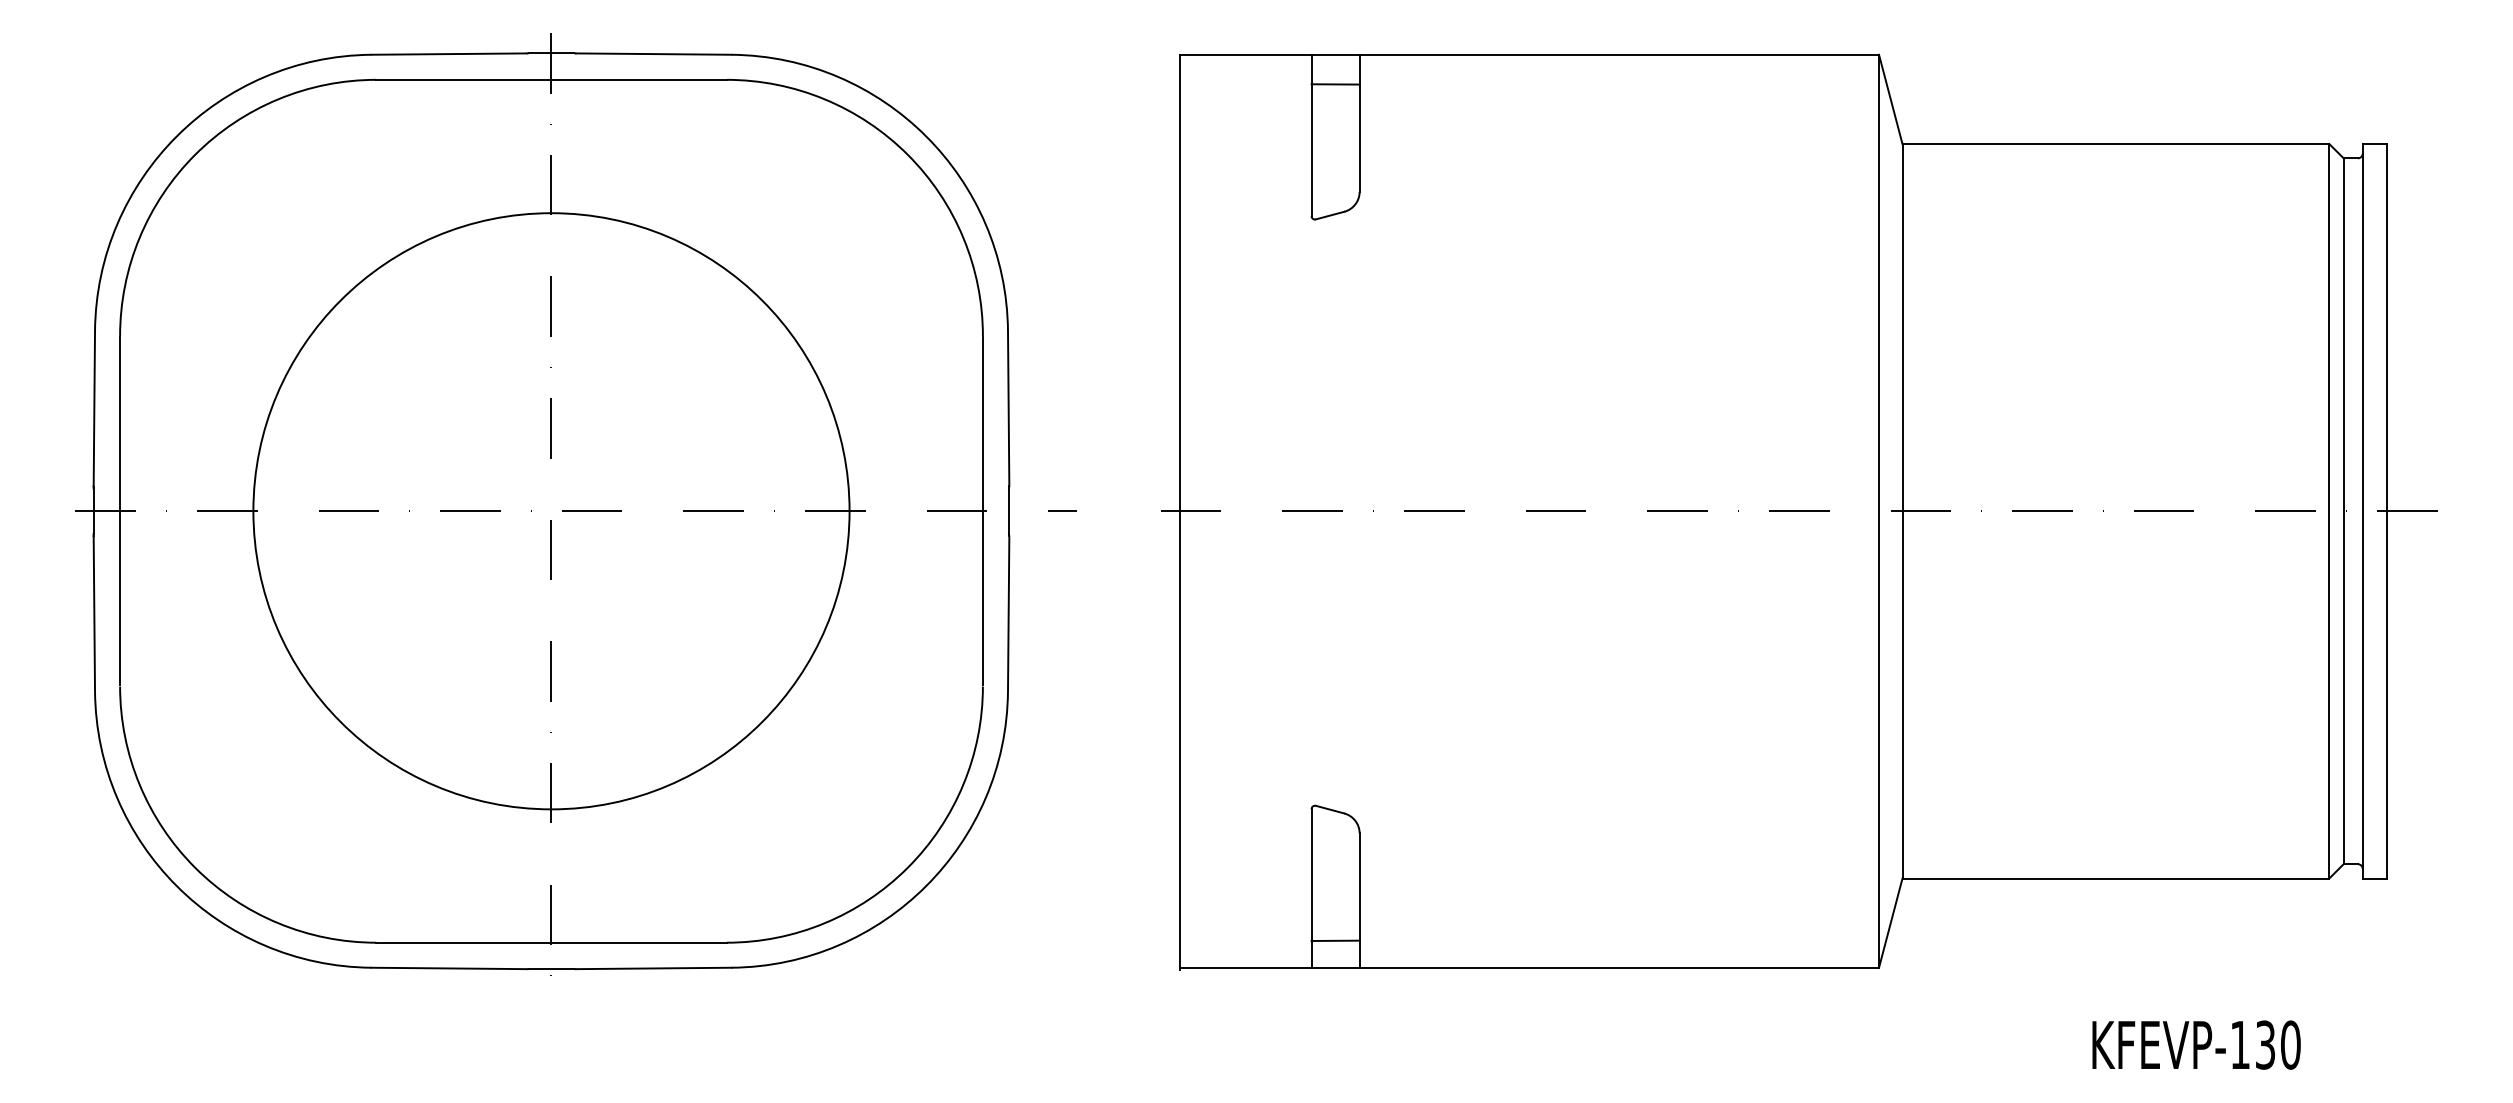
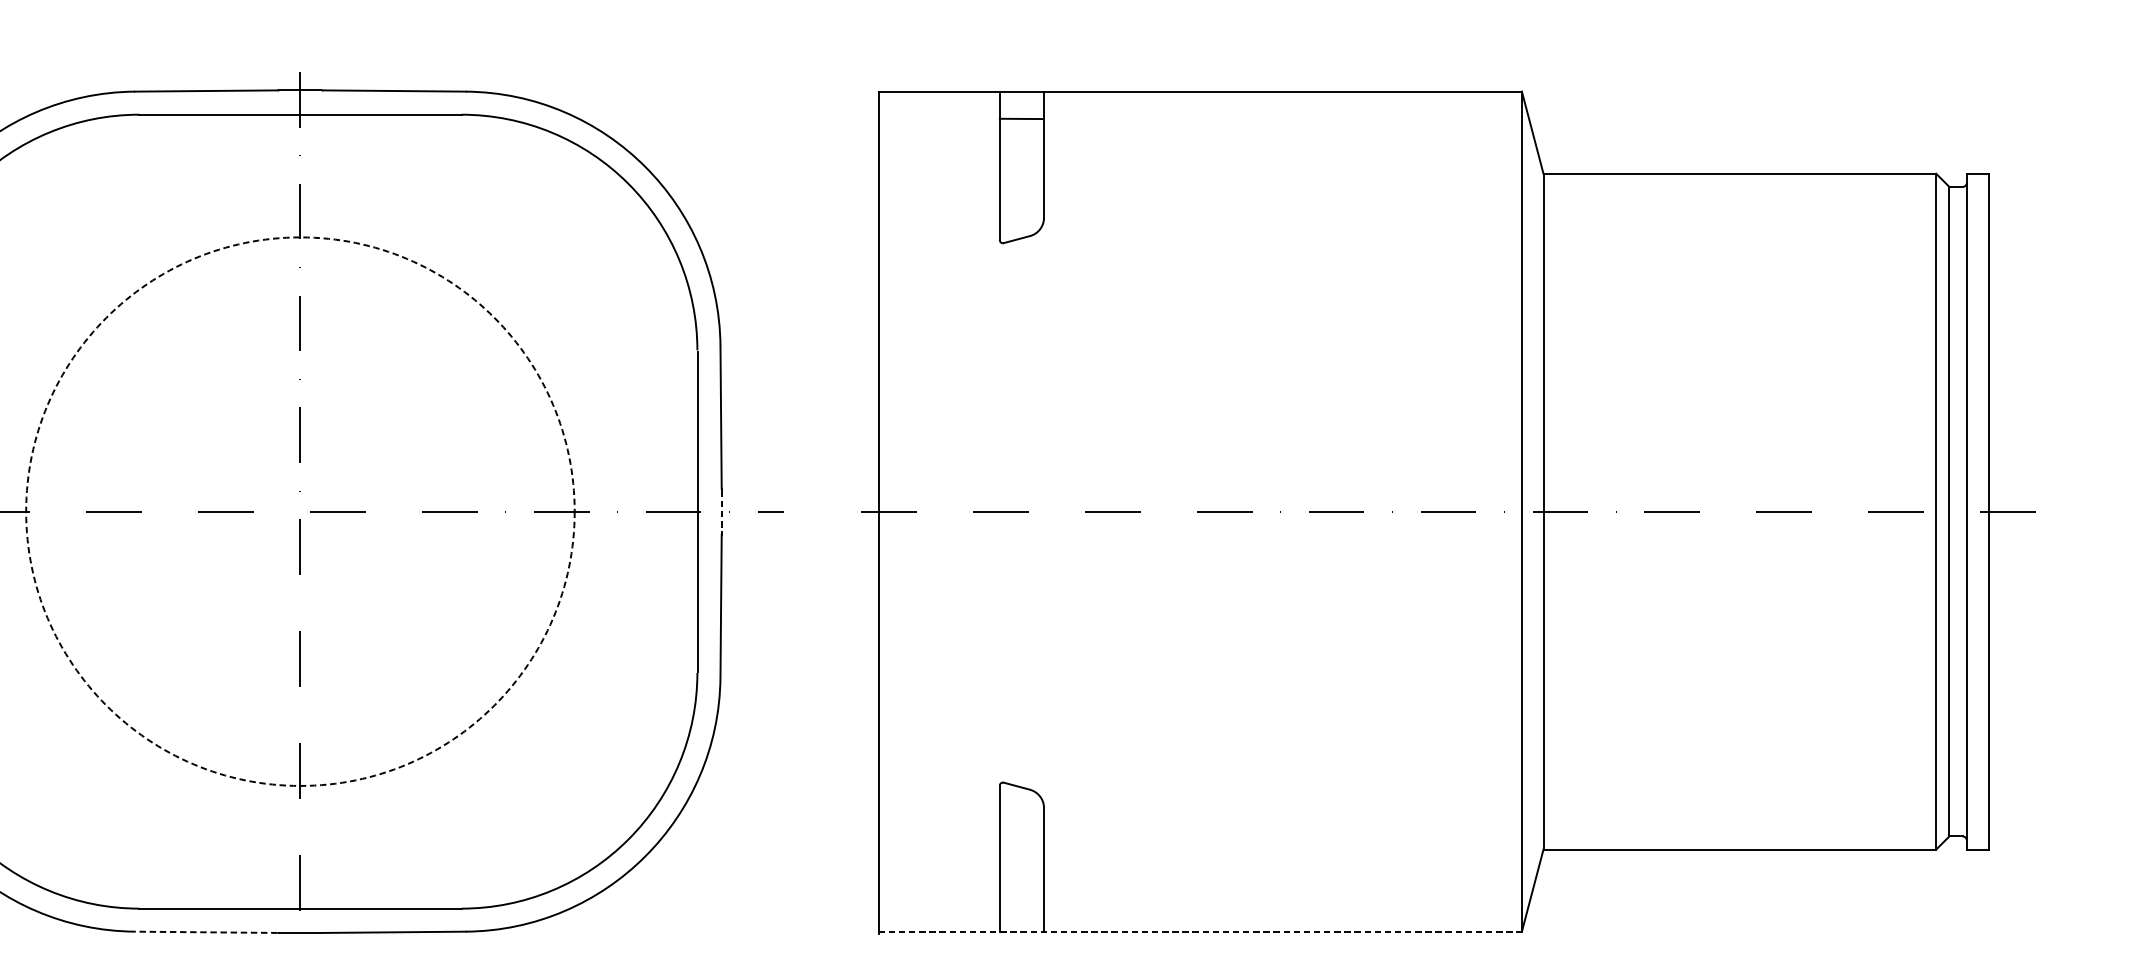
circle: (551, 511) -> (300, 511), solid -> dashed
line: (1009, 511) -> (721, 511), solid -> dashed
line: (1335, 940) -> (1021, 906), removed
line: (1529, 967) -> (1200, 931), solid -> dashed
line: (449, 968) -> (206, 932), solid -> dashed

